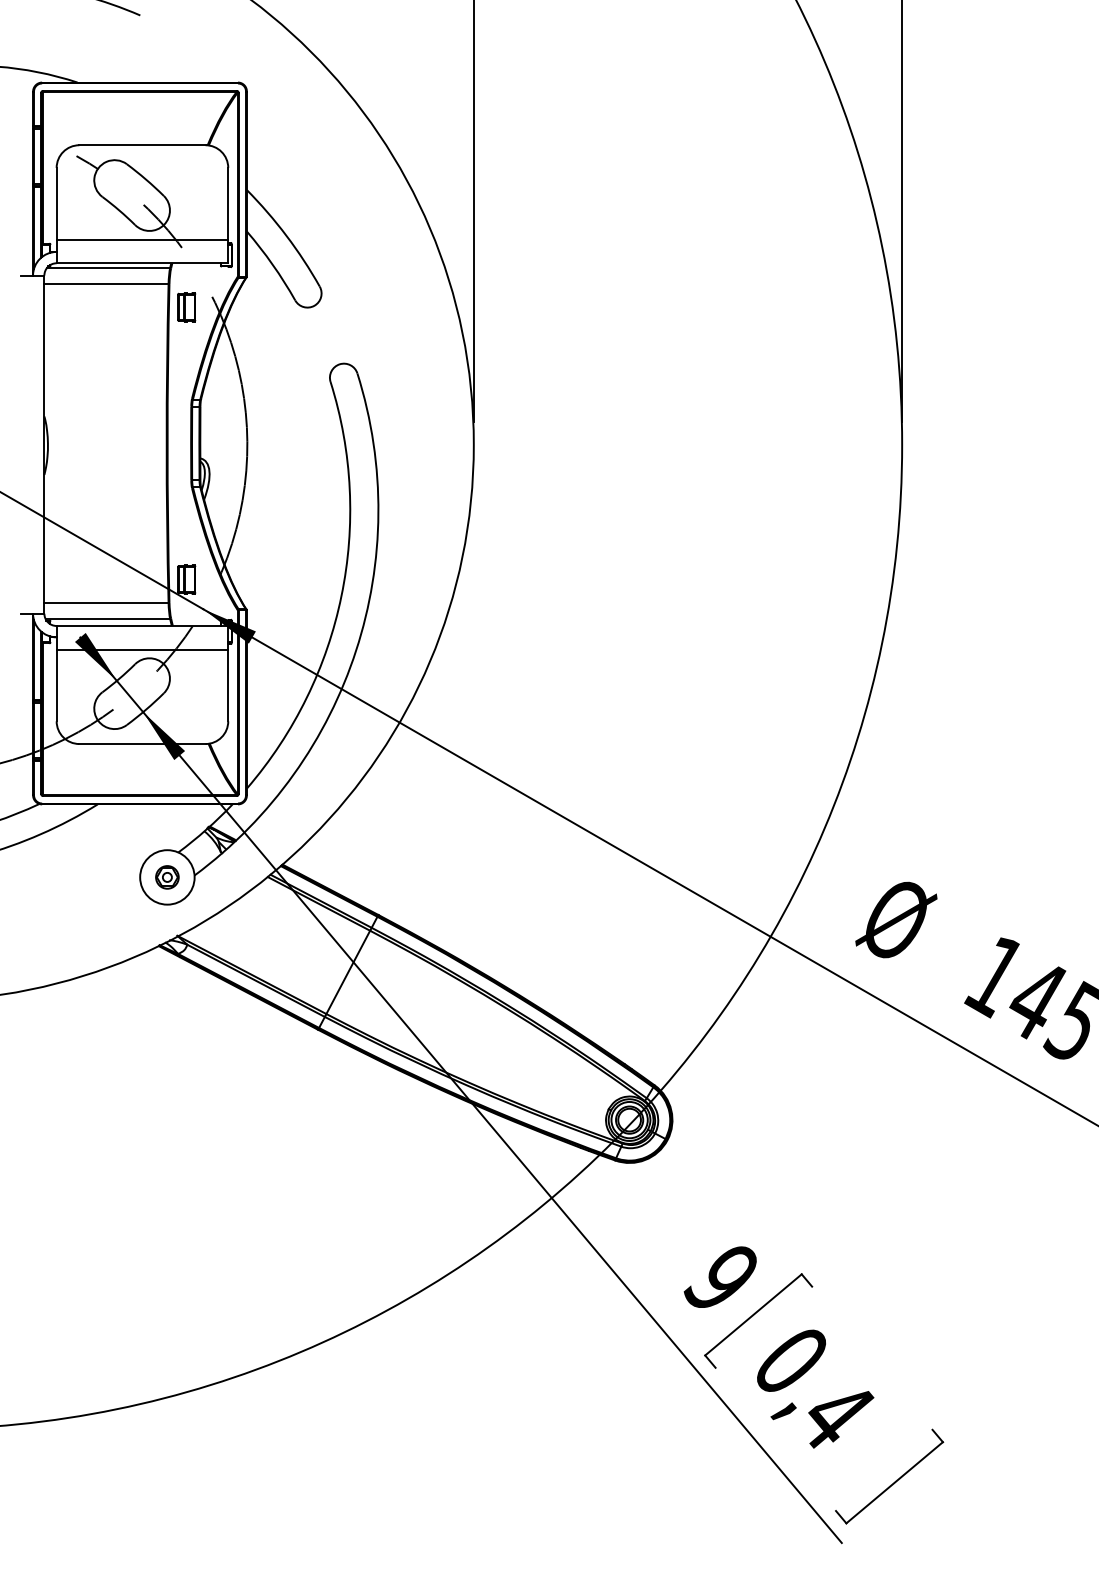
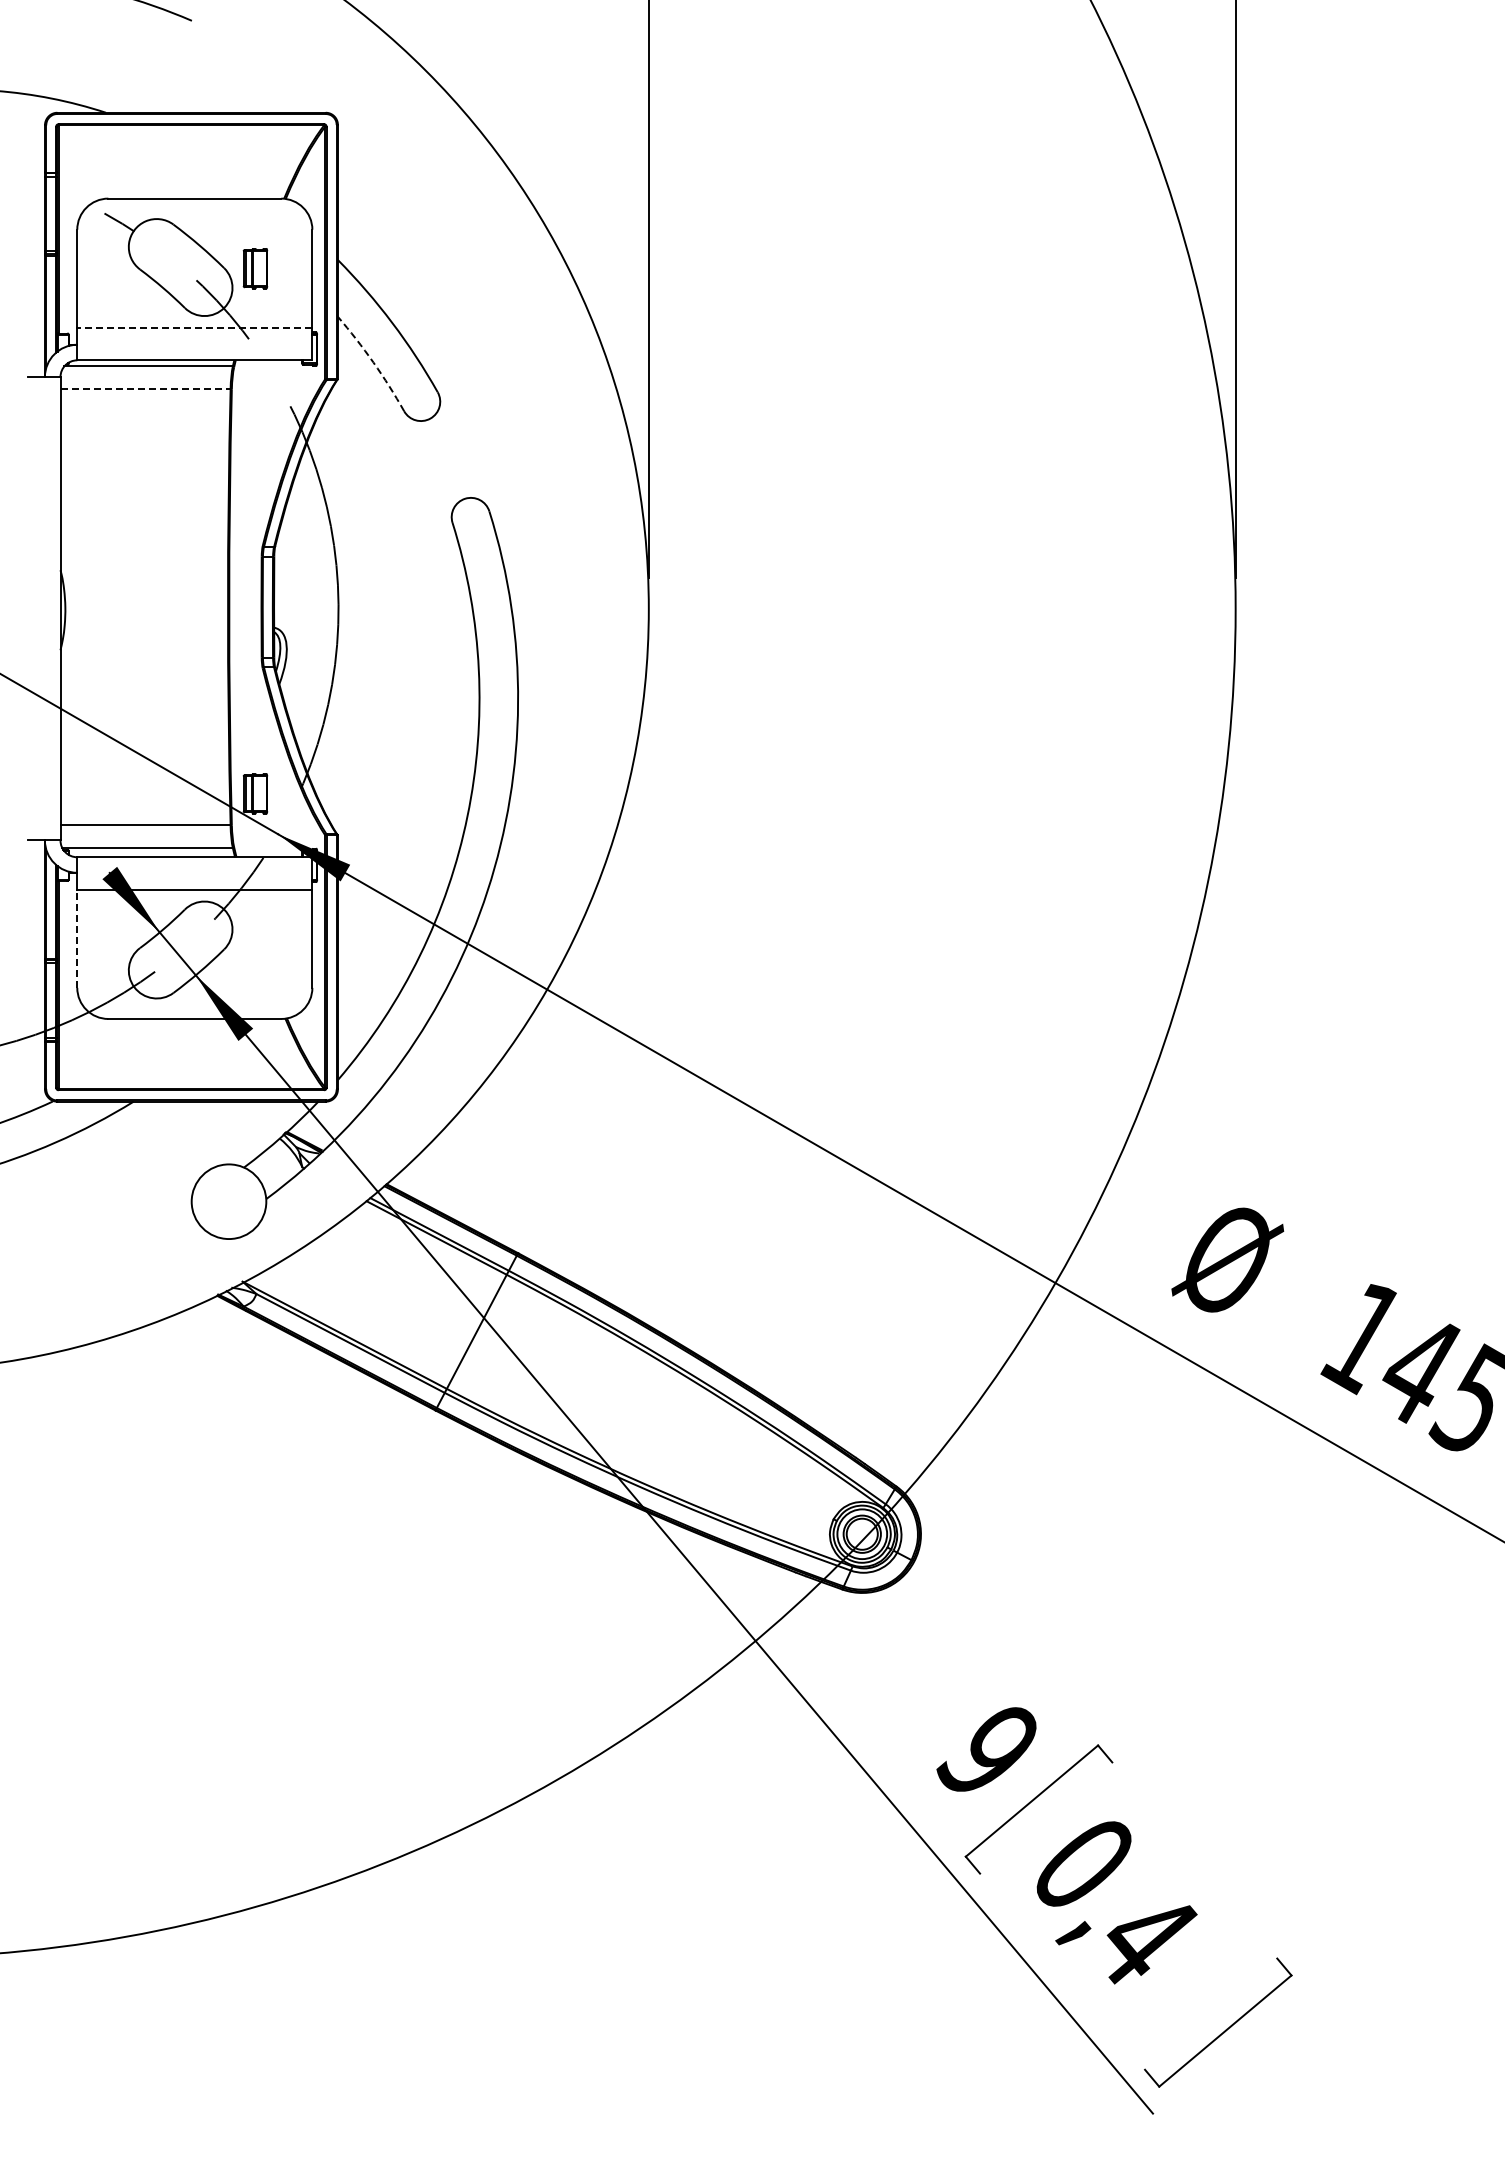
line: (142, 240) -> (194, 328), solid -> dashed
arc: (272, 264) -> (373, 362), solid -> dashed
line: (107, 284) -> (146, 389), solid -> dashed
part: (186, 307) -> (255, 268), moved
line: (56, 685) -> (77, 938), solid -> dashed
part: (167, 877) -> (228, 1201), removed

